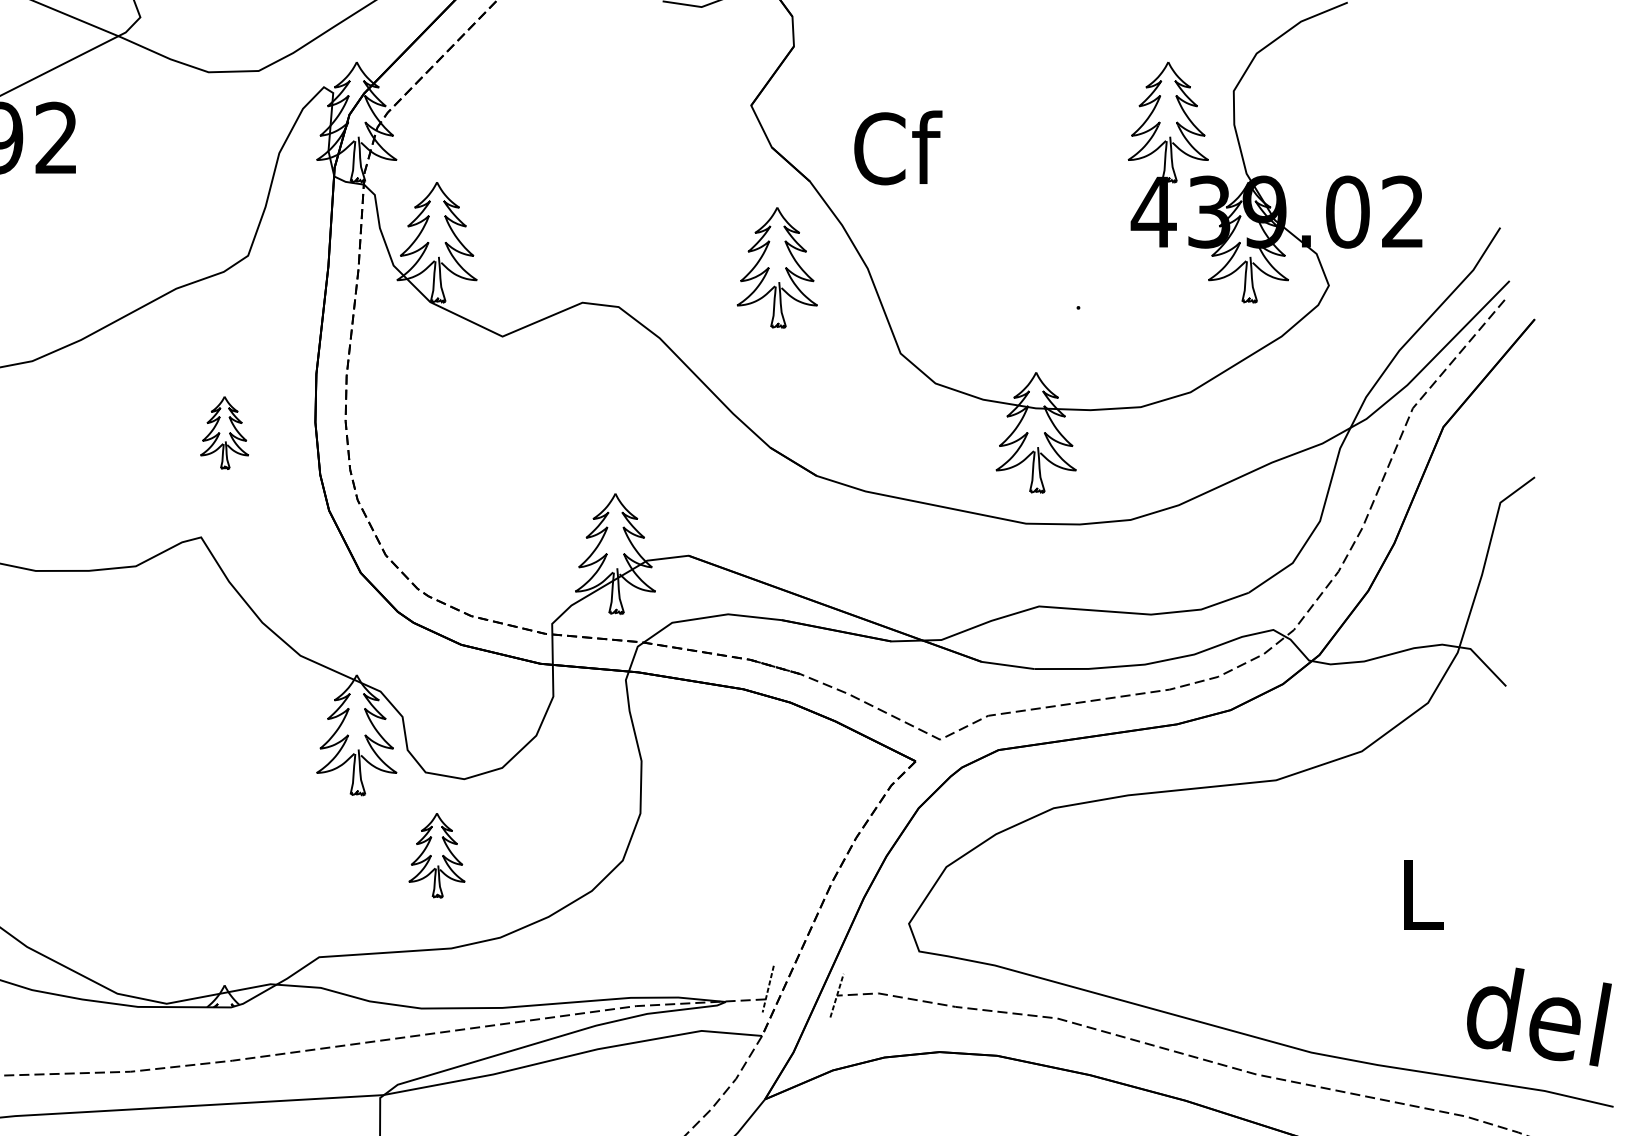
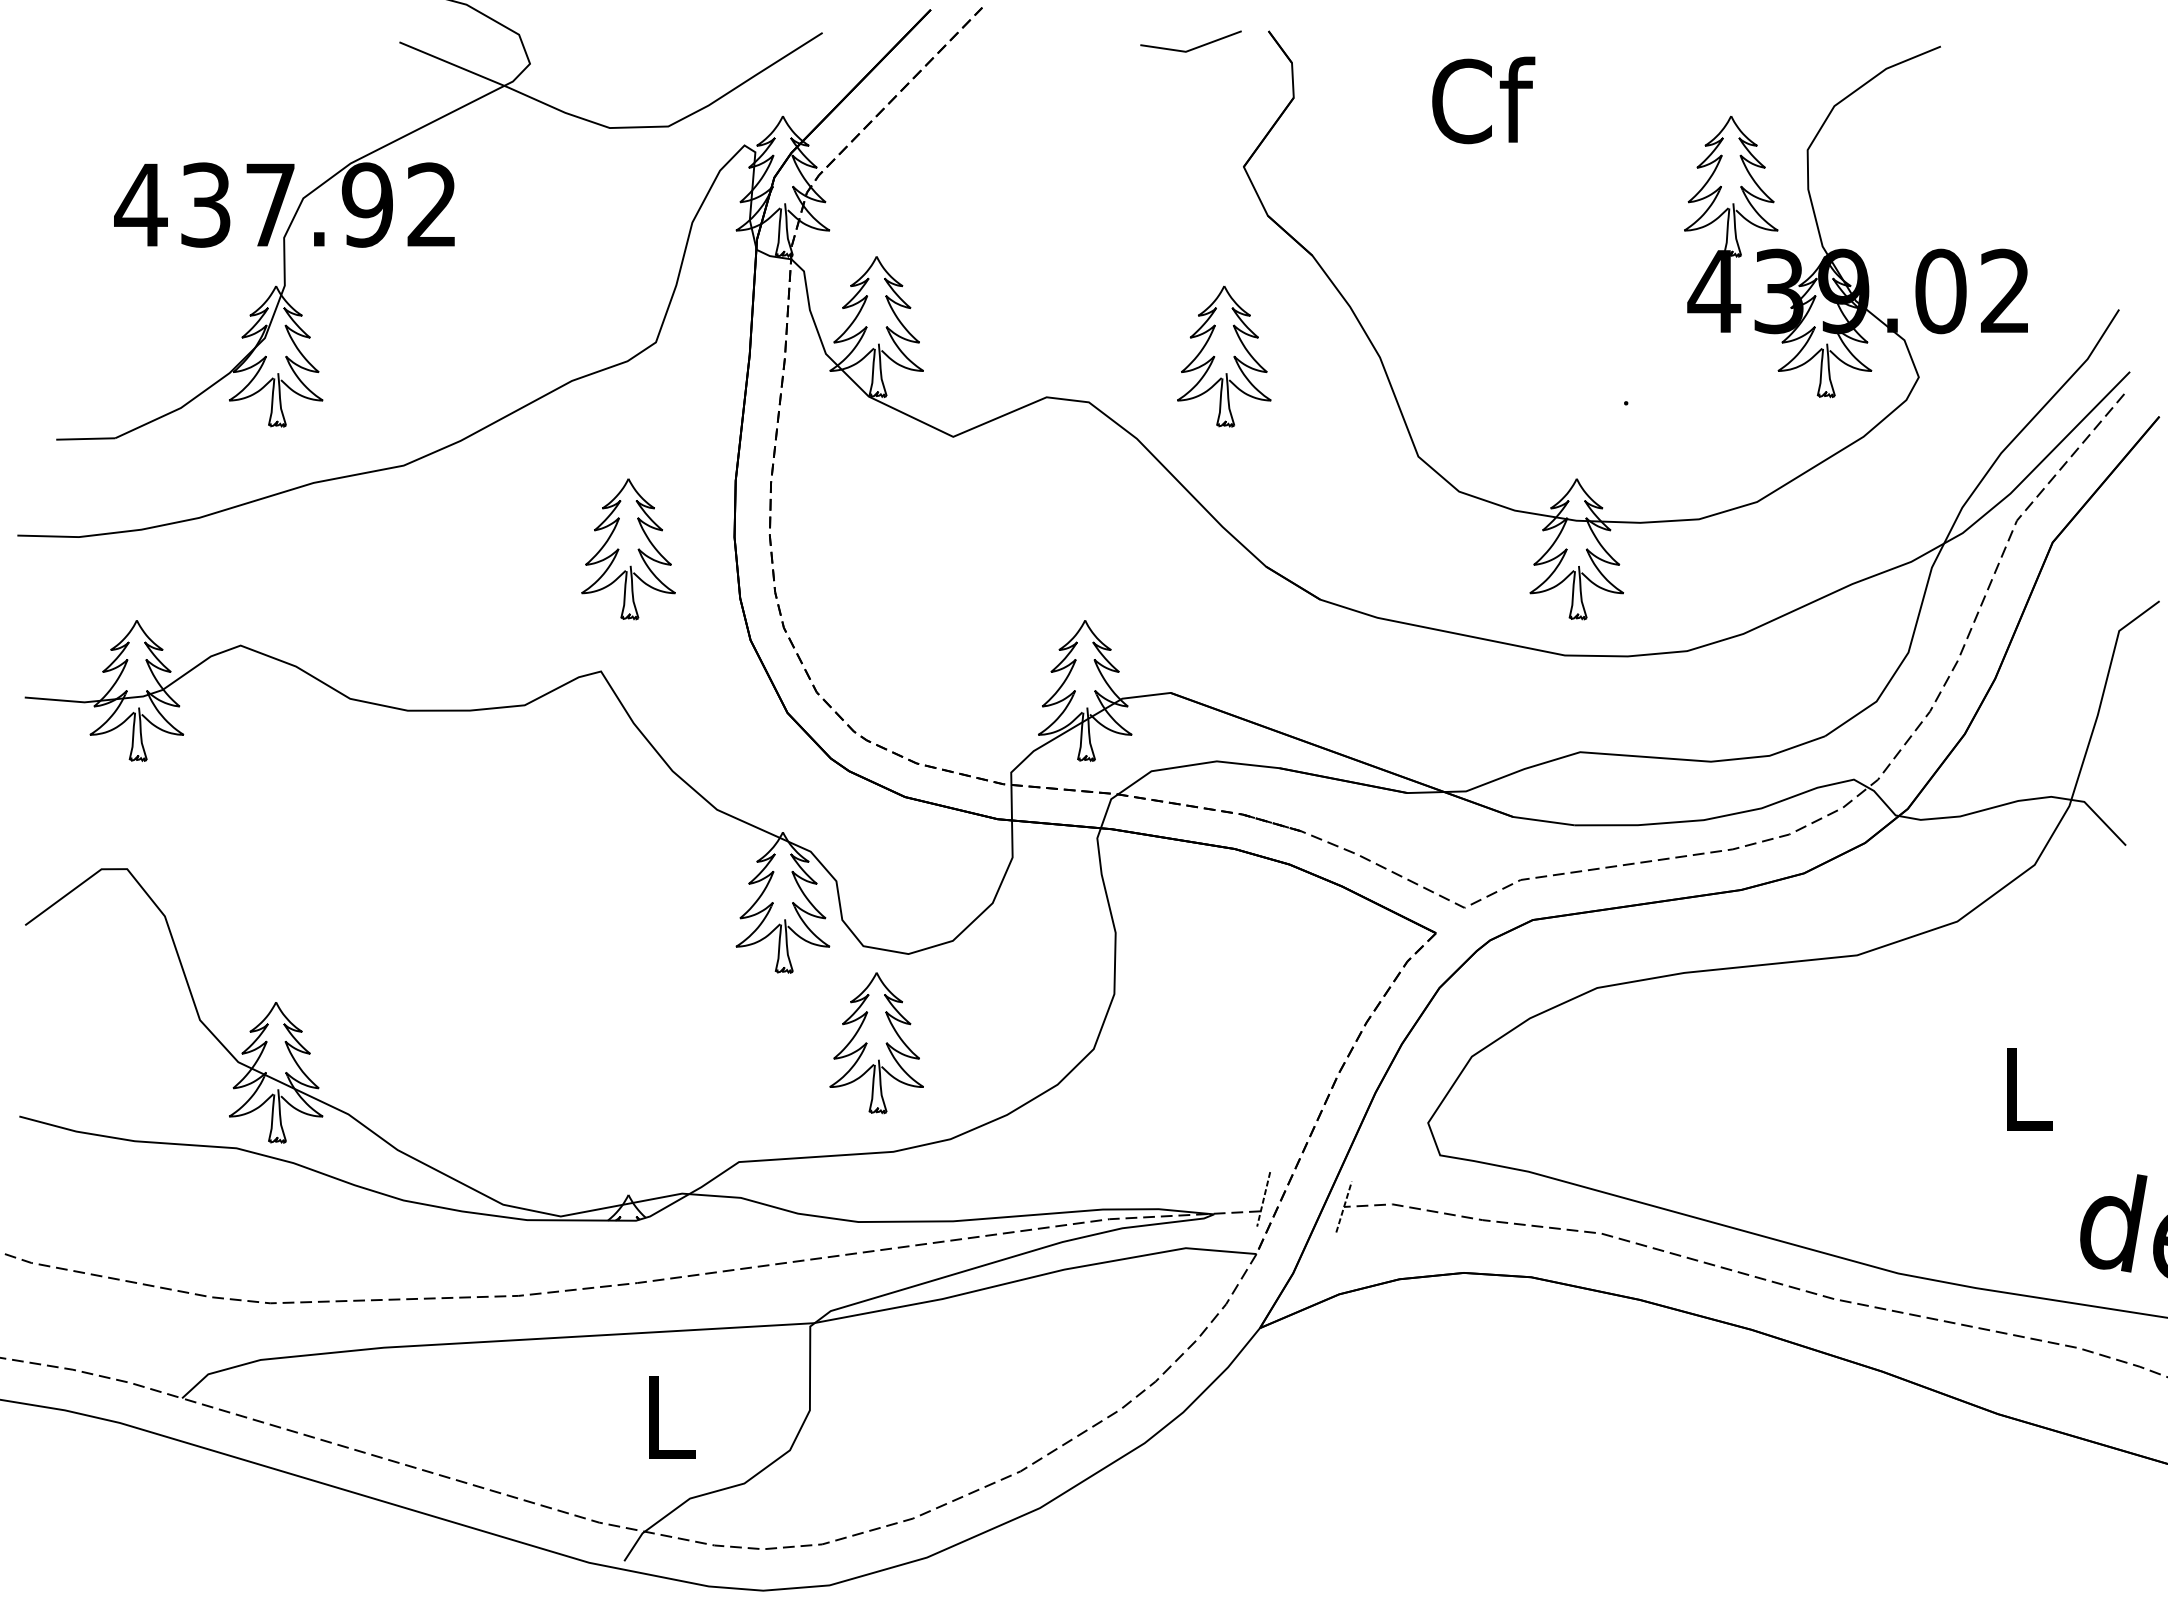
text: (898, 148) -> (1483, 100), moved
part: (777, 267) -> (1224, 356), moved
part: (224, 432) -> (628, 549), size x1.67
part: (436, 855) -> (876, 1043), size x1.43

